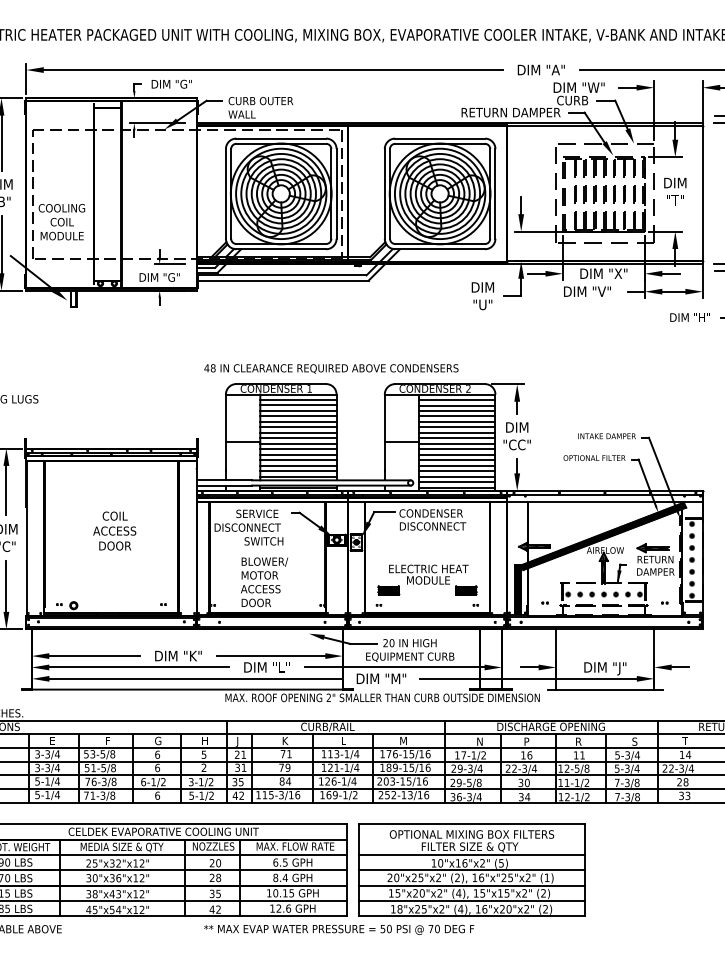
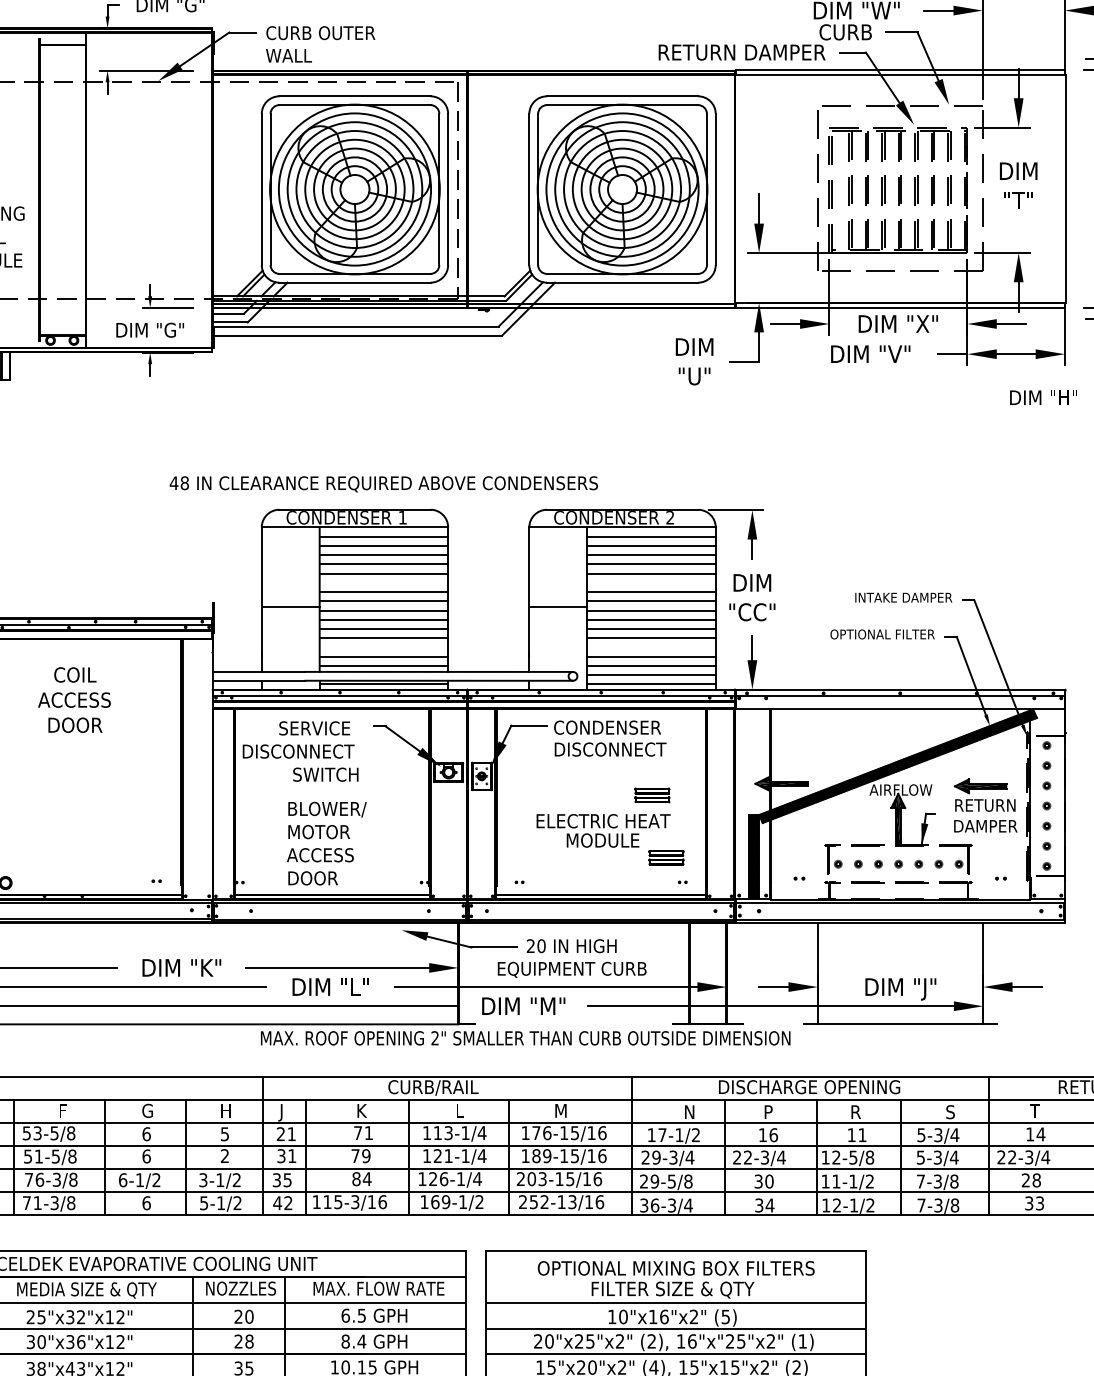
text: (331, 368) -> (384, 483), moved
line: (298, 427) -> (384, 582), removed
line: (457, 427) -> (651, 582), removed
line: (298, 465) -> (384, 646), removed
line: (457, 465) -> (651, 646), removed
text: (114, 530) -> (74, 699), moved
part: (388, 590) -> (651, 795), moved

